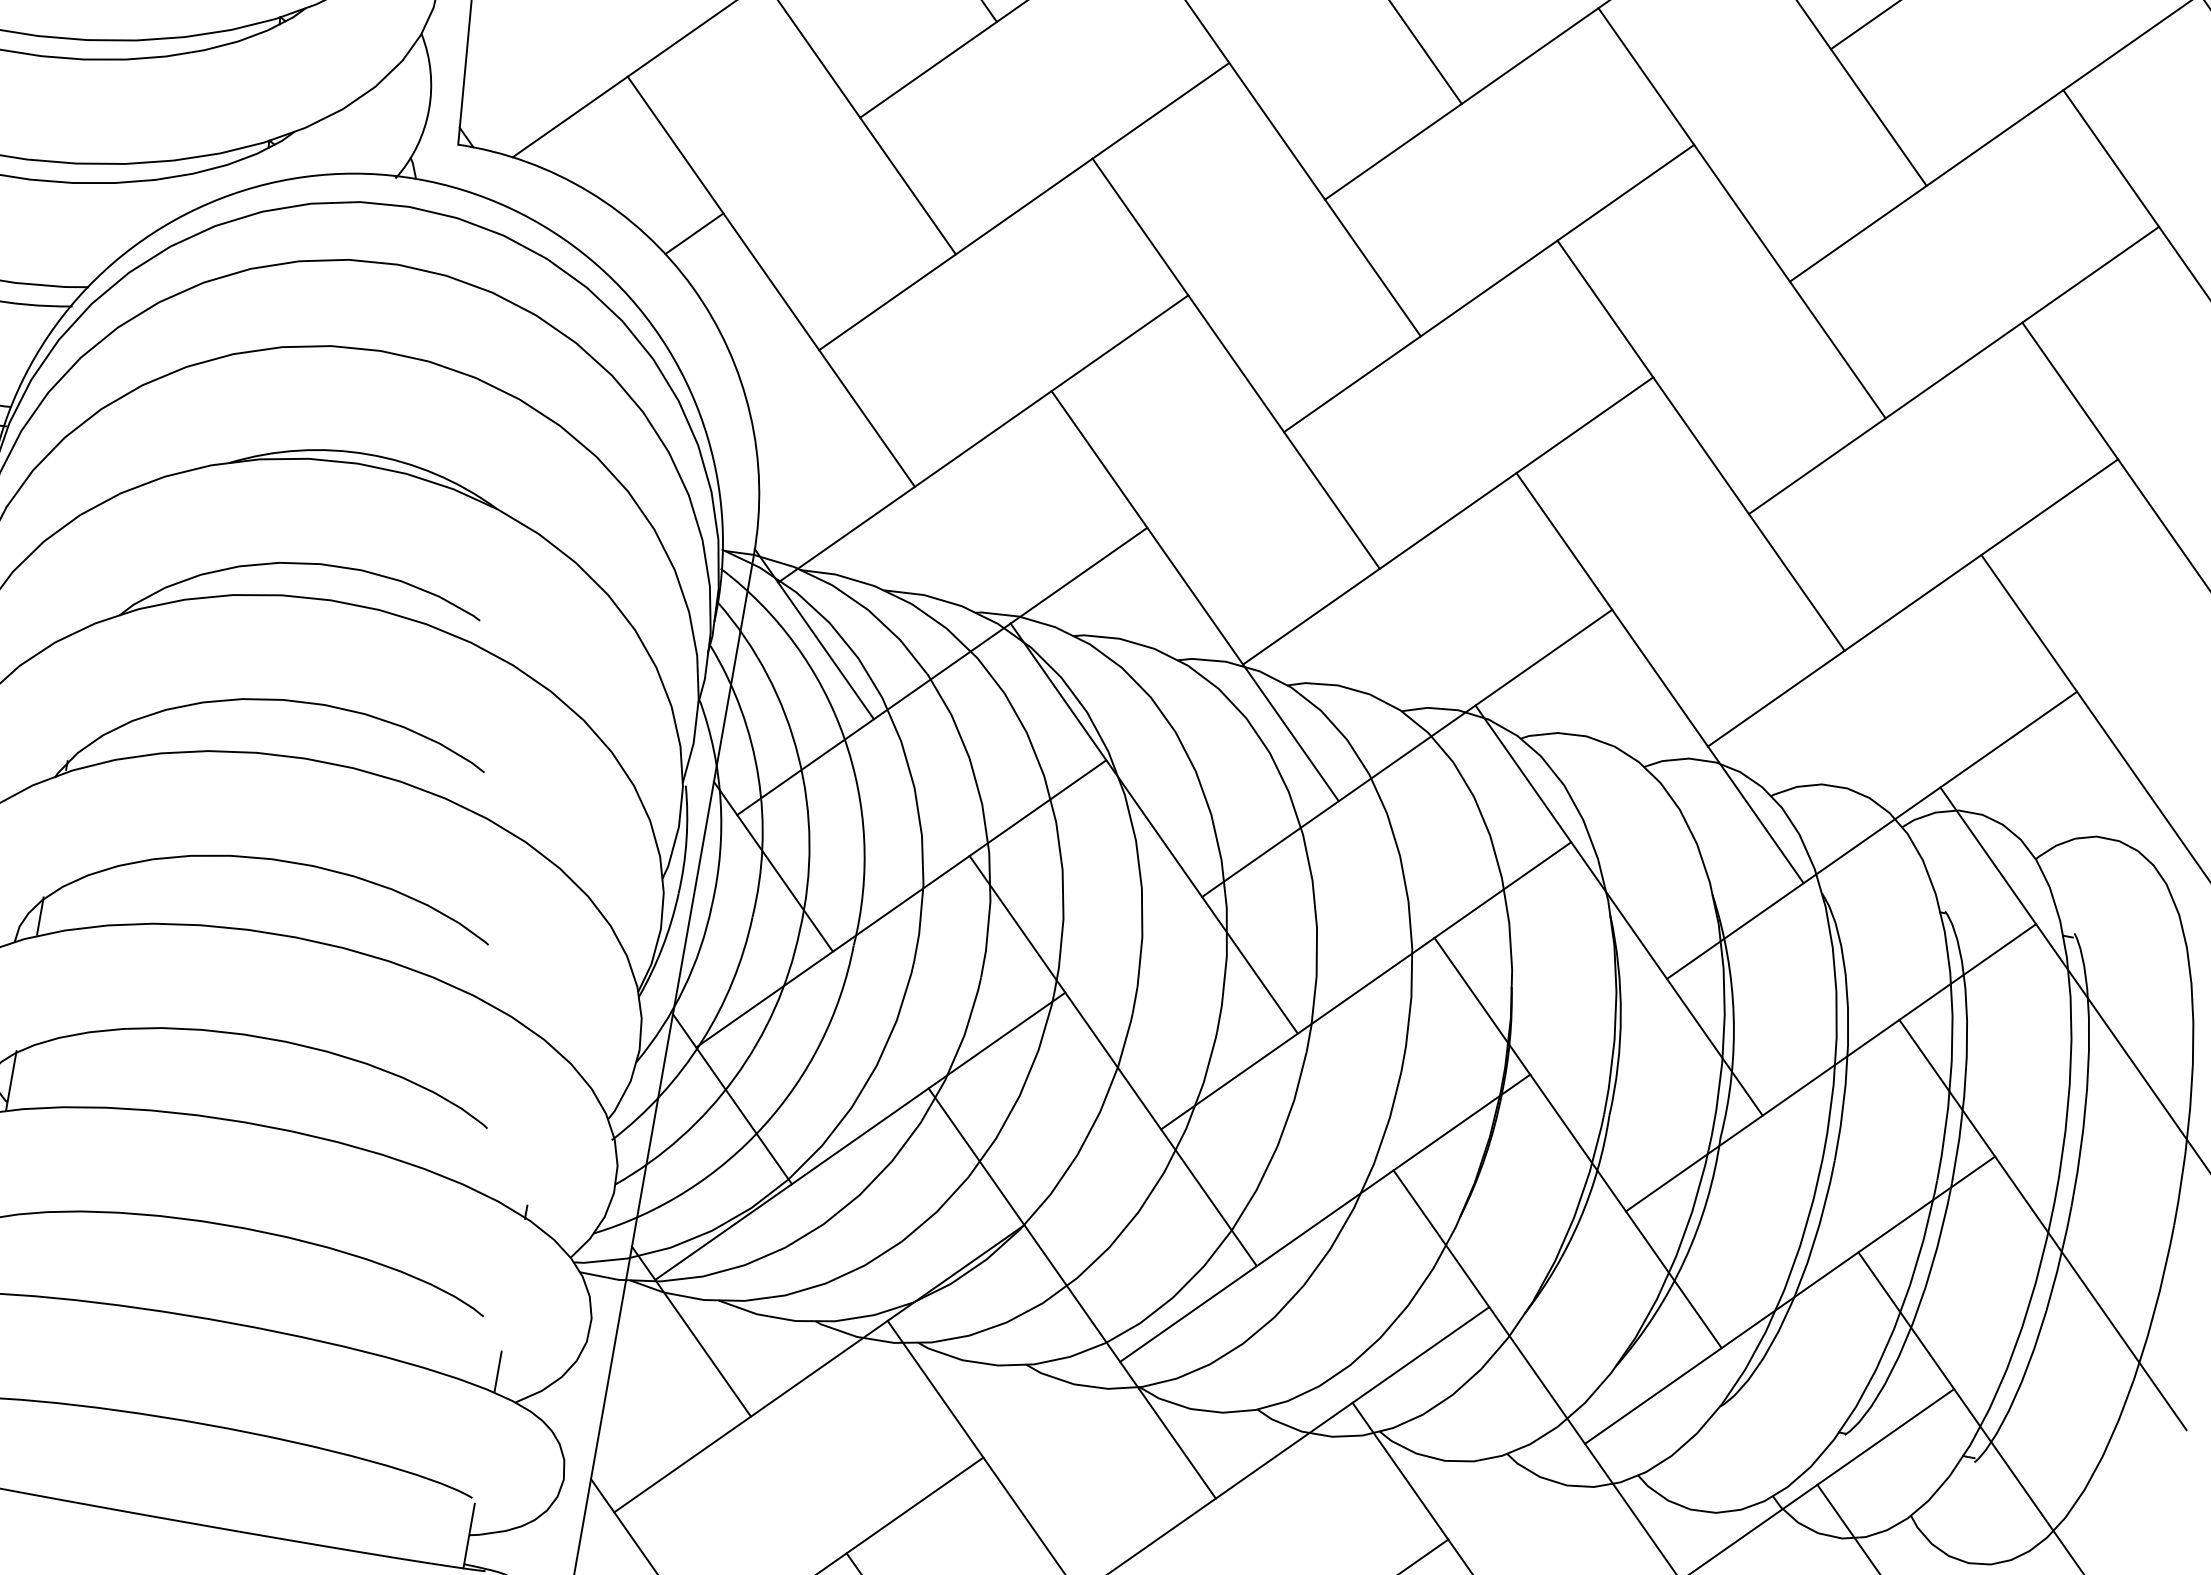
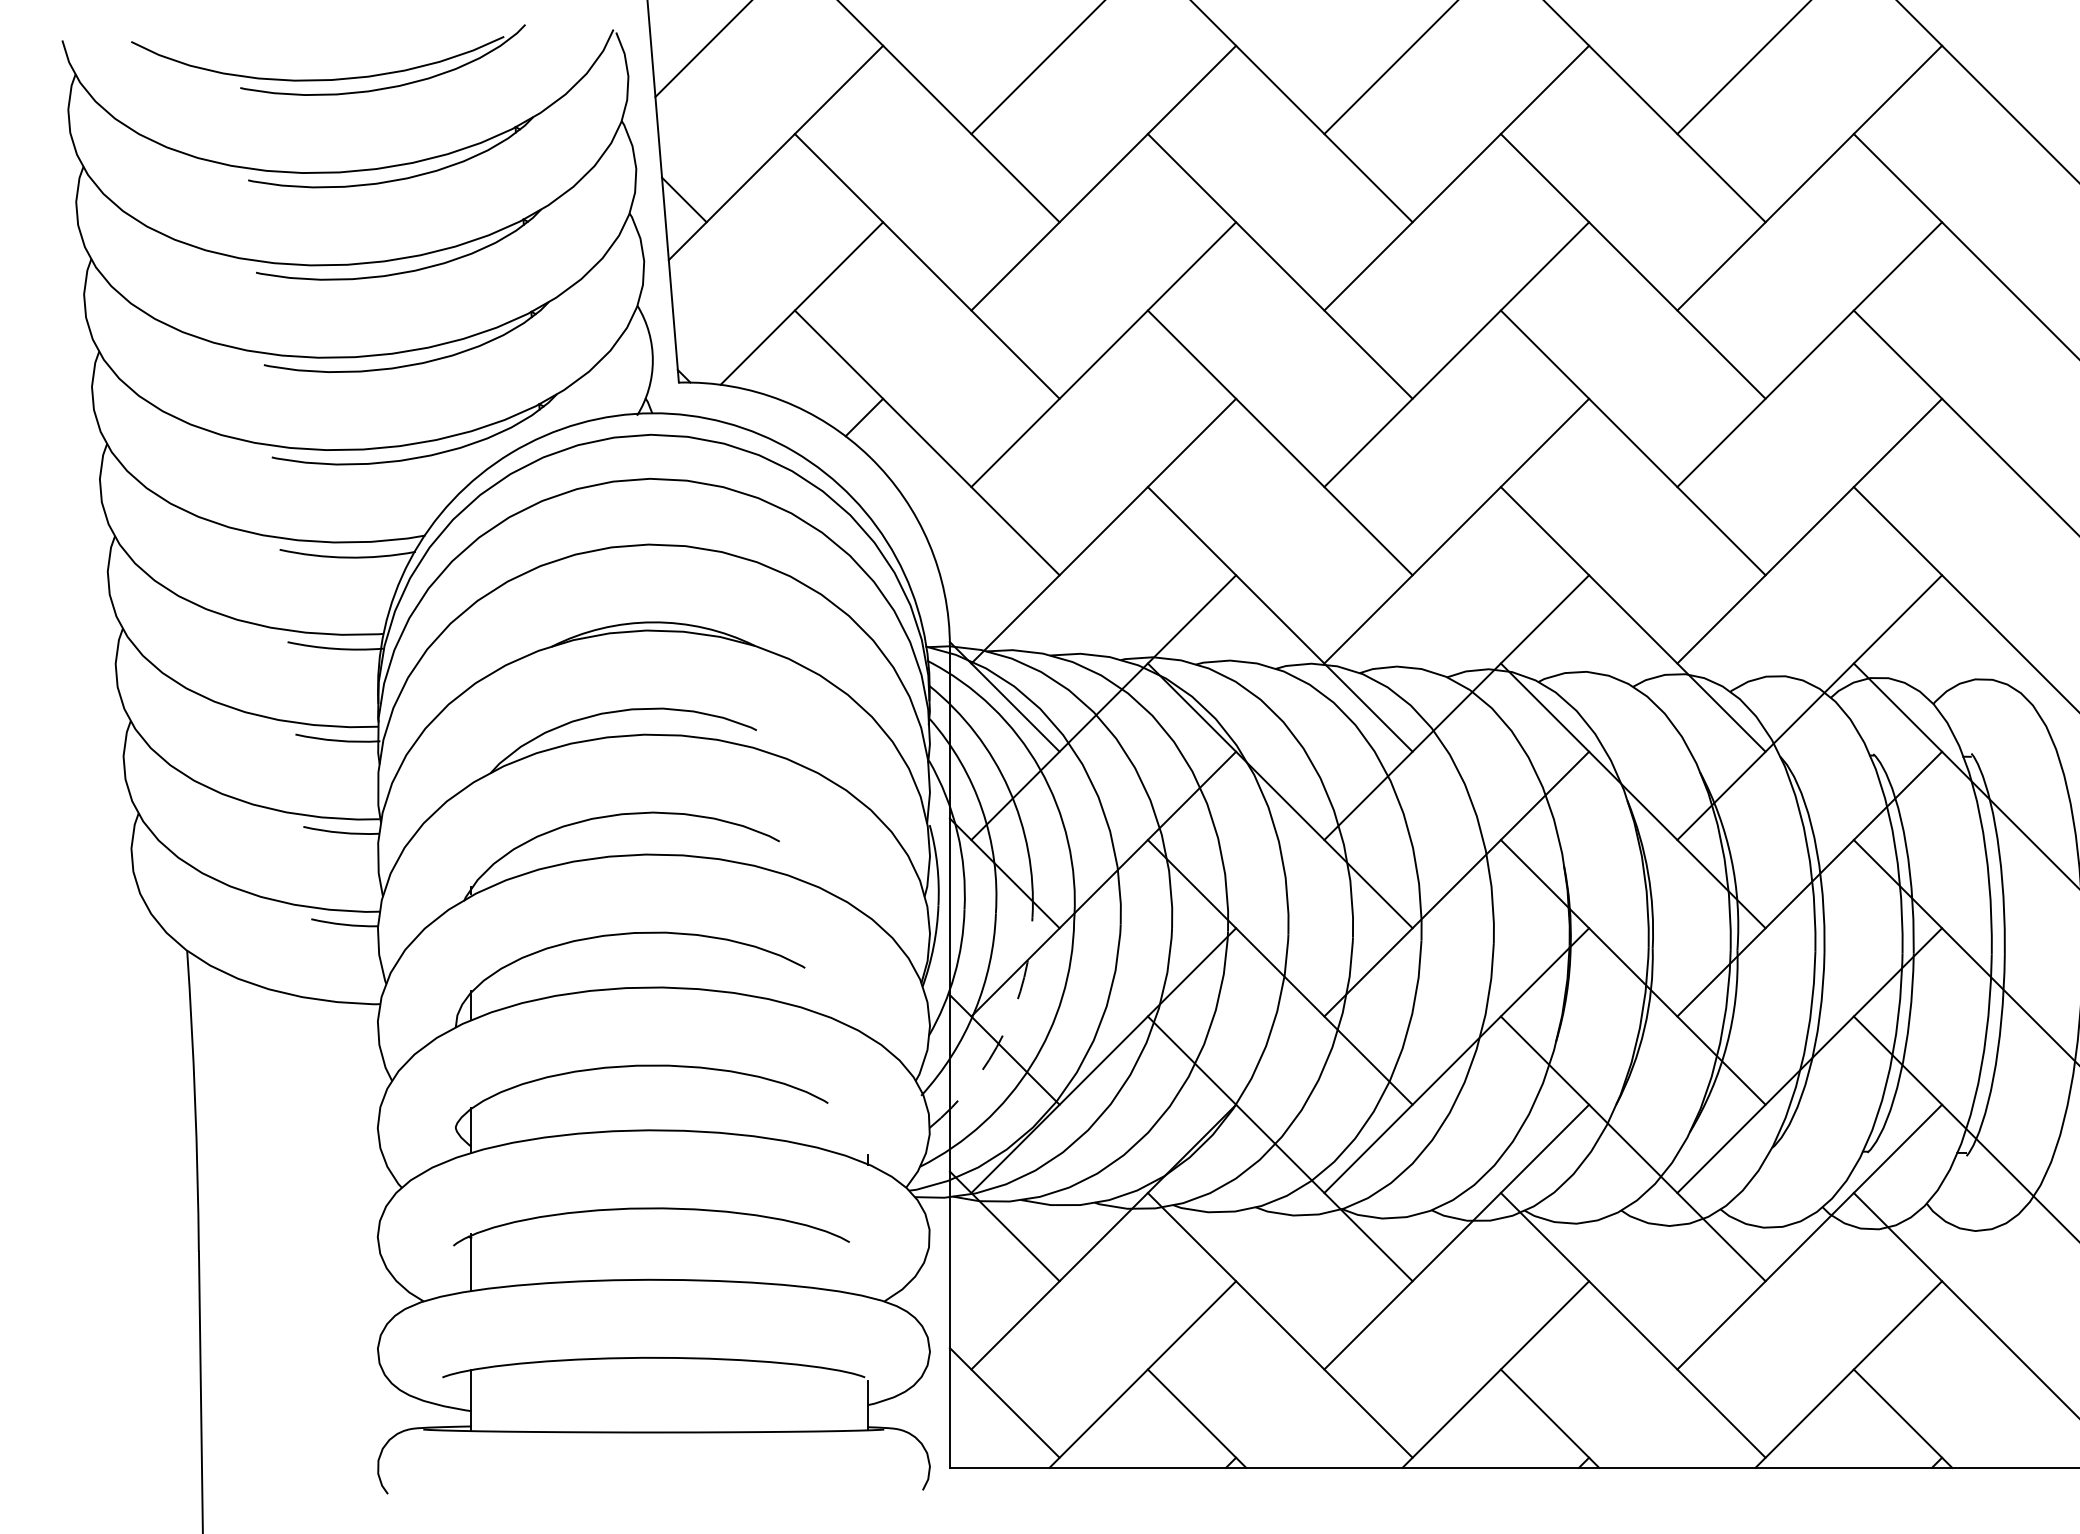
arc: (734, 1077) -> (1003, 1033), solid -> dashed
line: (498, 1370) -> (867, 1280), removed

